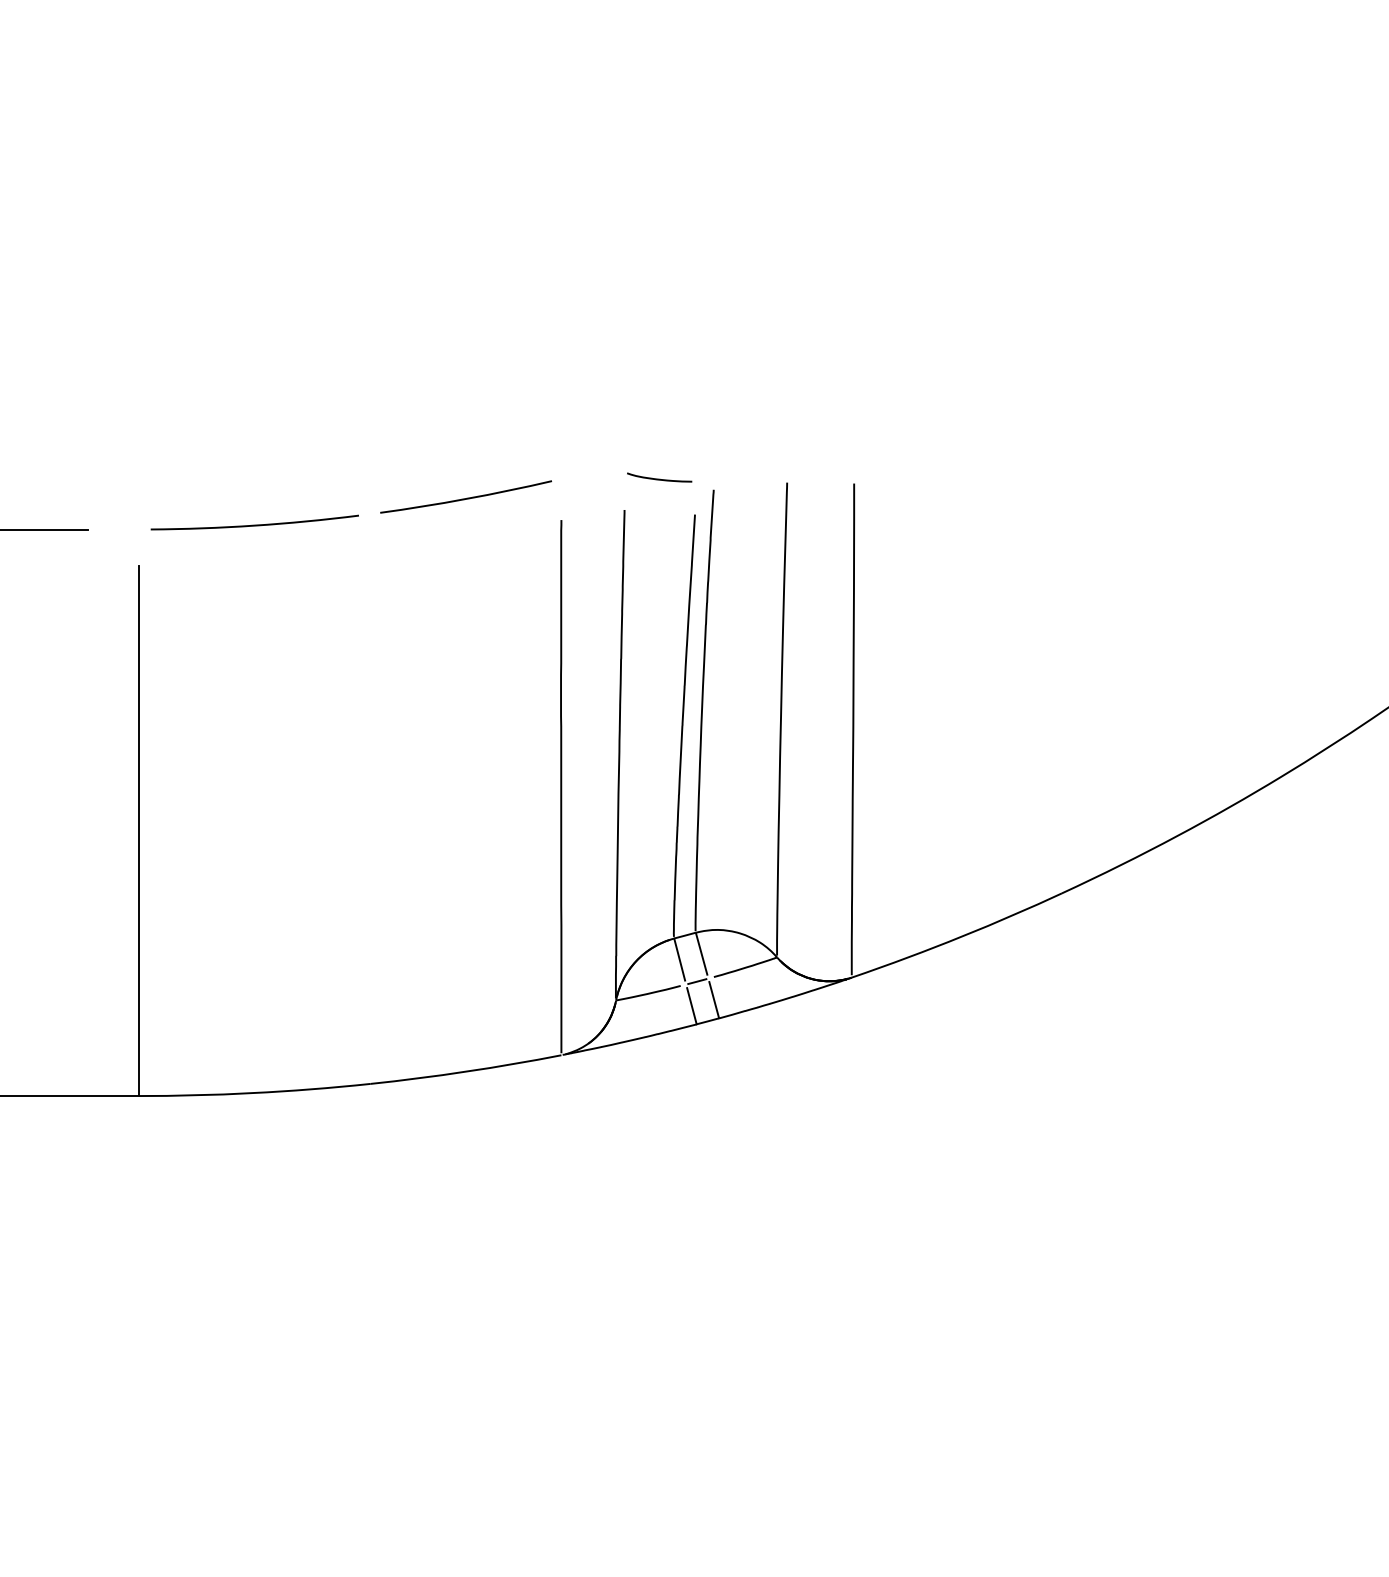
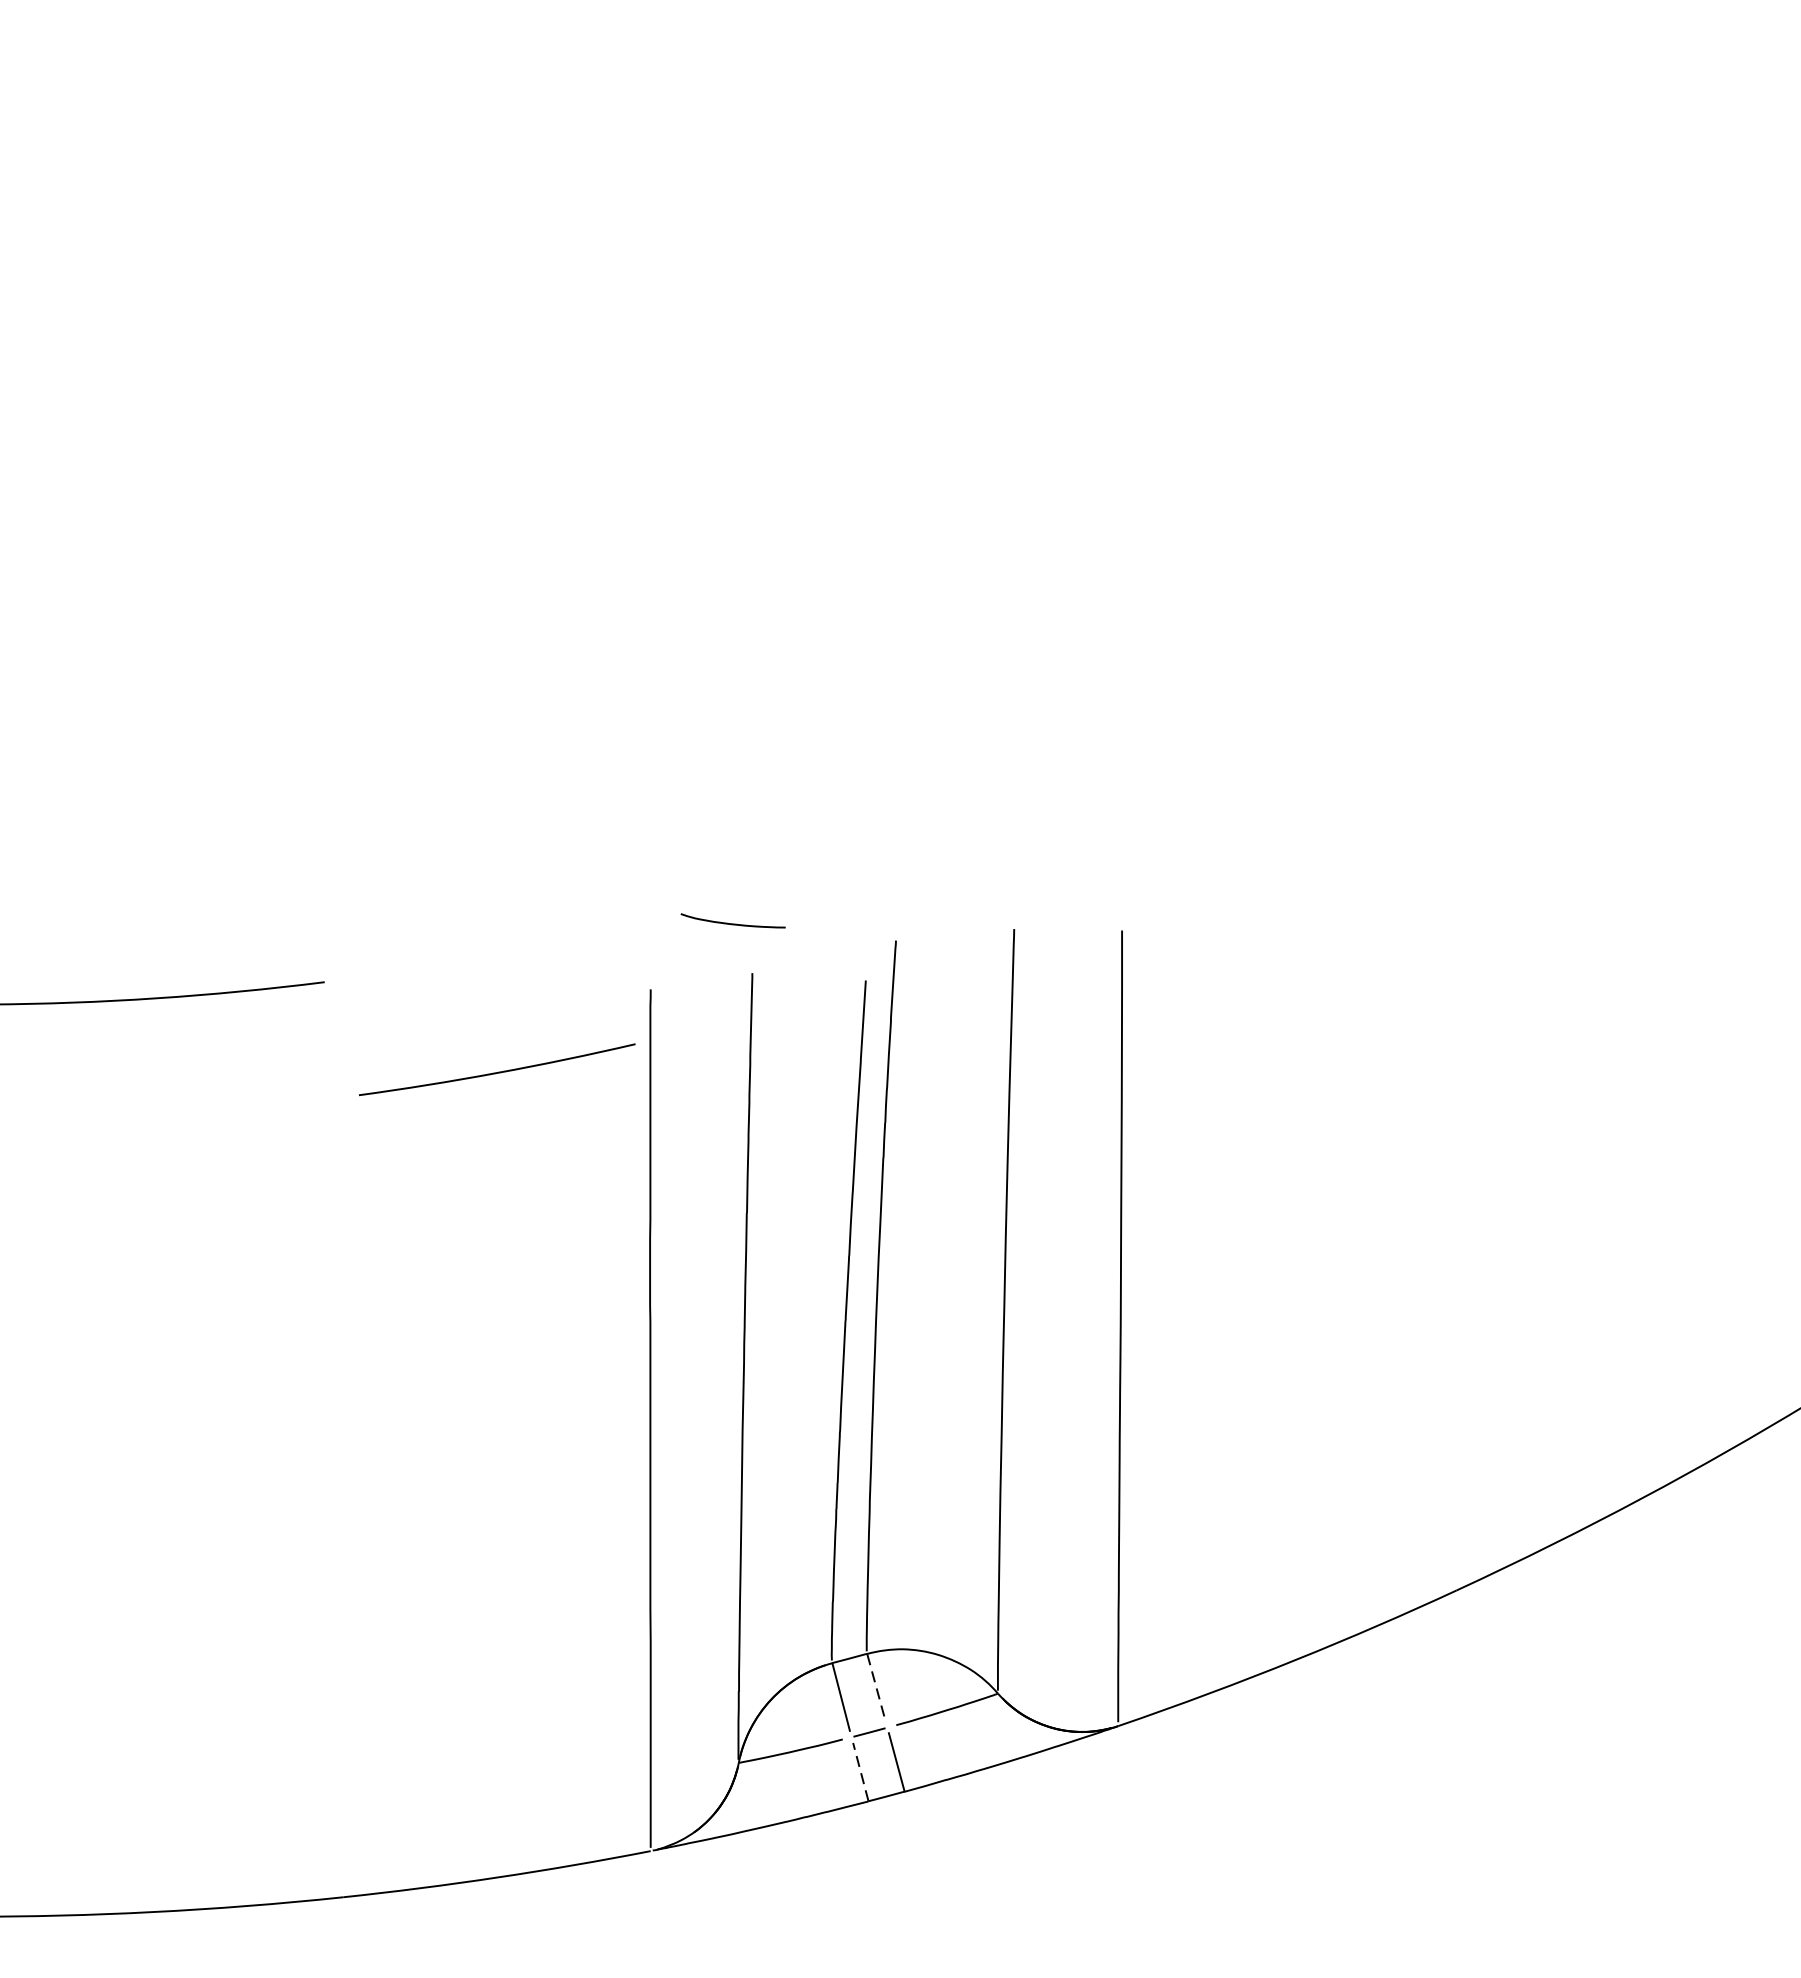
curve: (659, 478) -> (732, 922), moved
curve: (465, 498) -> (496, 1072), moved
line: (701, 953) -> (876, 1687), solid -> dashed
line: (691, 1006) -> (860, 1772), solid -> dashed

